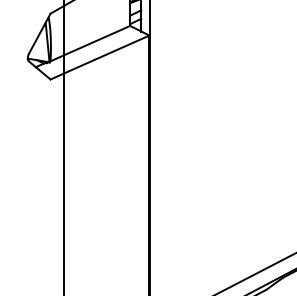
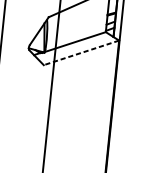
line: (99, 57) -> (81, 52), solid -> dashed

